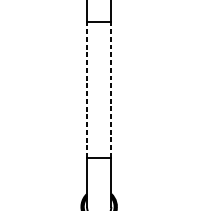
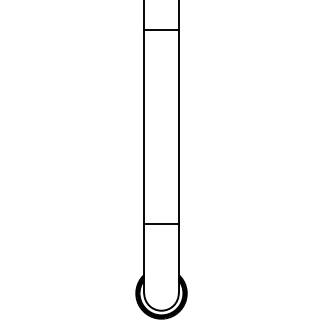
line: (87, 89) -> (144, 126), dashed -> solid
line: (111, 89) -> (178, 126), dashed -> solid

